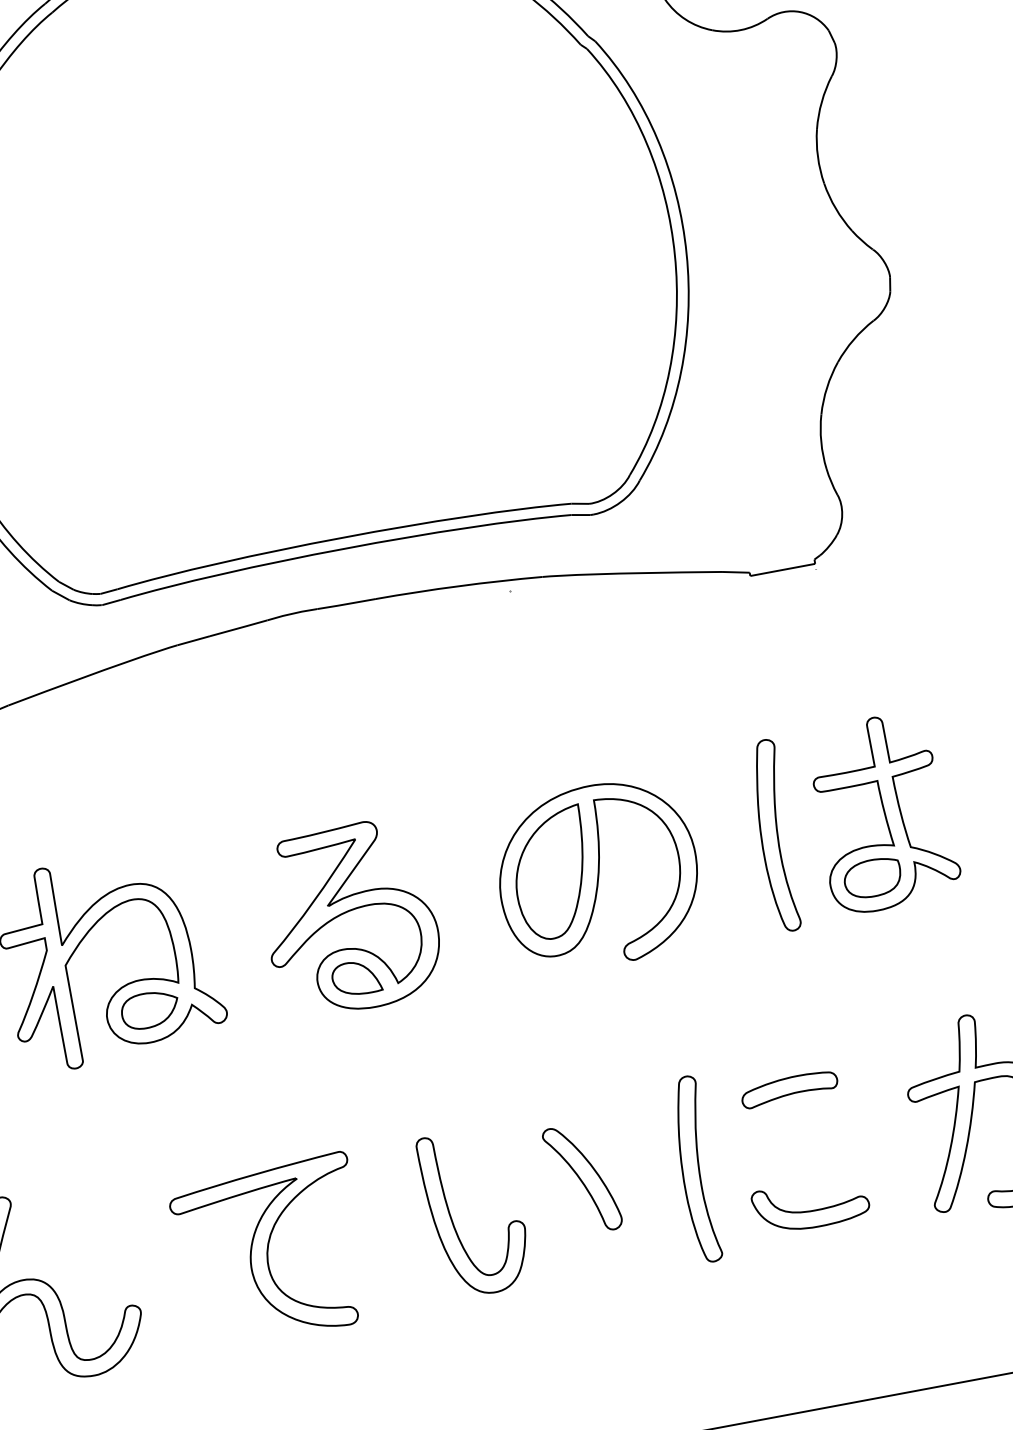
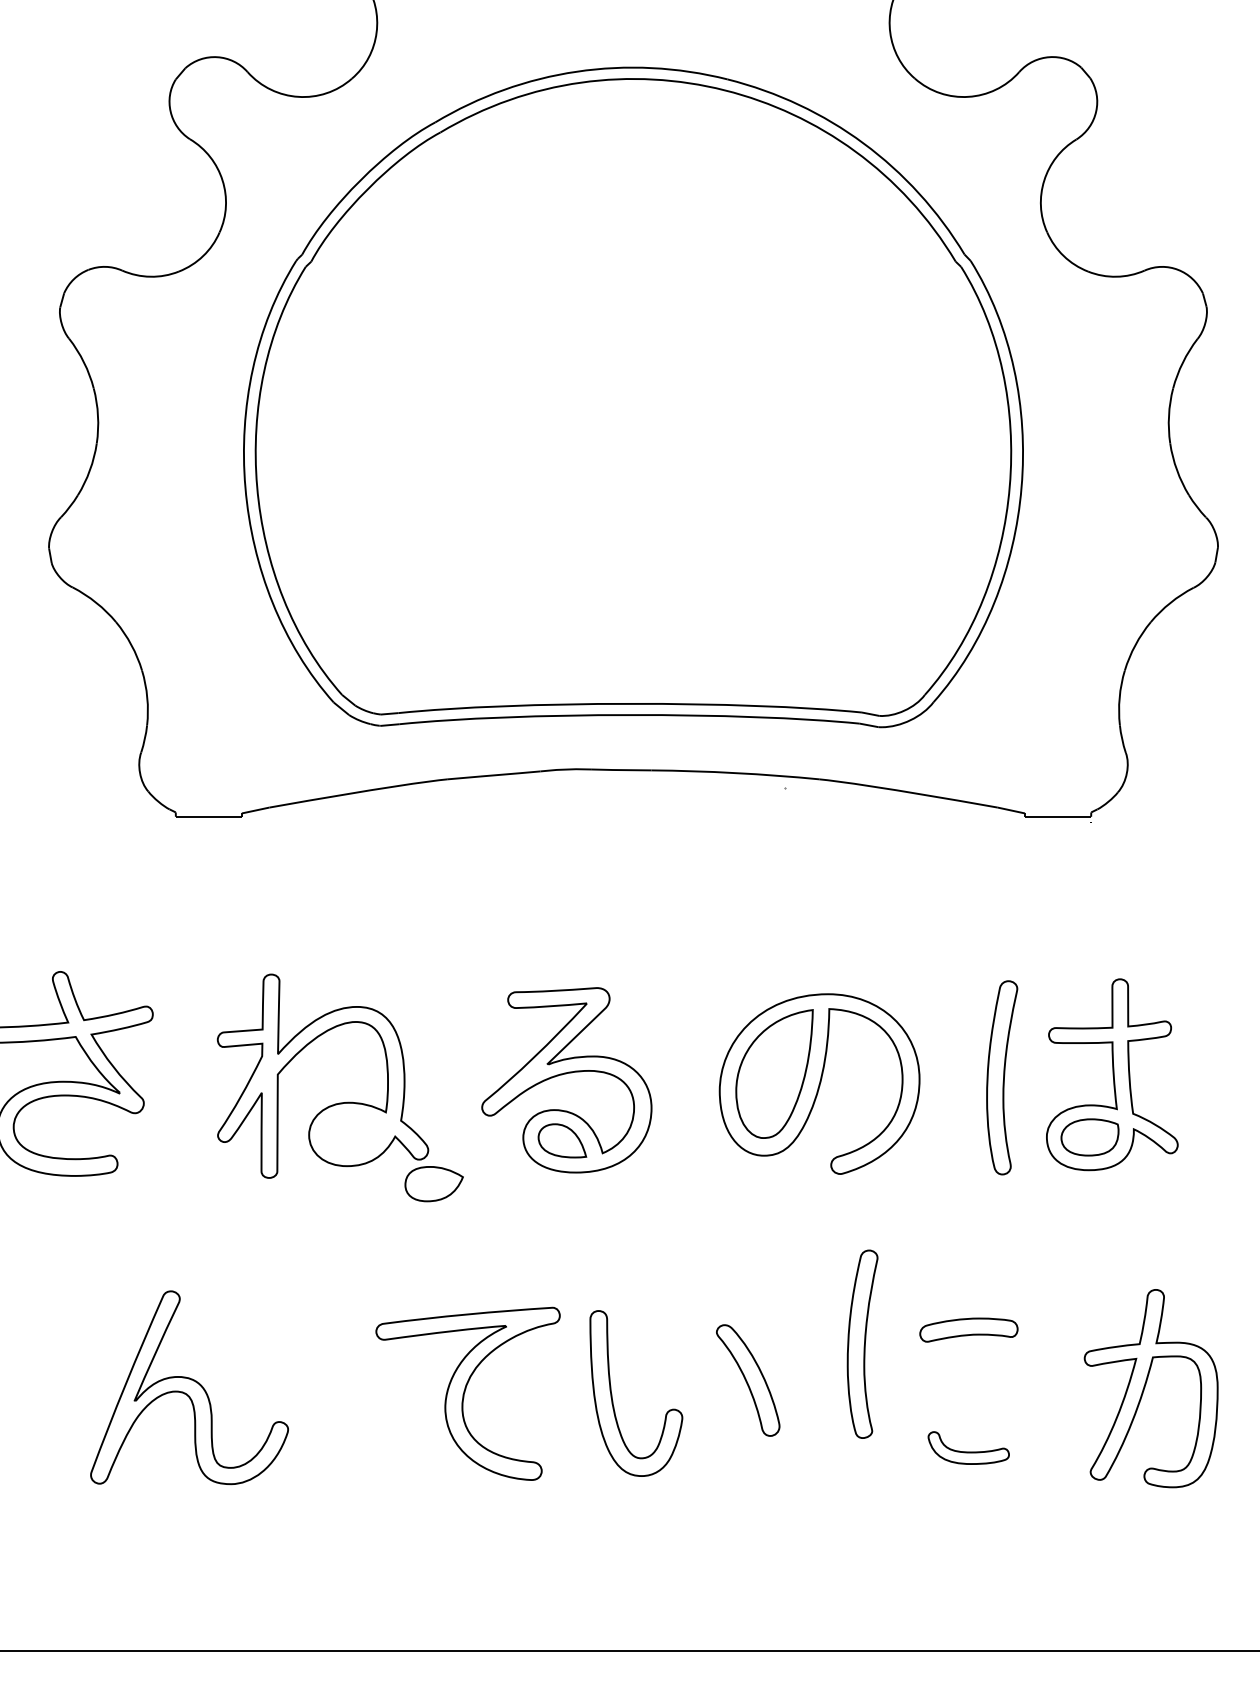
part: (149, 1010) -> (433, 1184), moved
part: (696, 1168) -> (862, 1343), moved
part: (810, 1204) -> (968, 1447), size x0.7
part: (270, 1251) -> (467, 1393), moved

